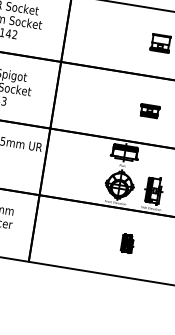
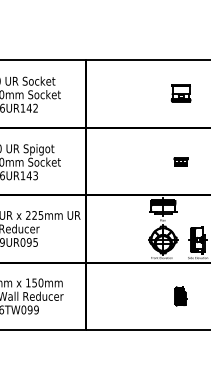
part: (149, 110) -> (180, 161), size x0.7

